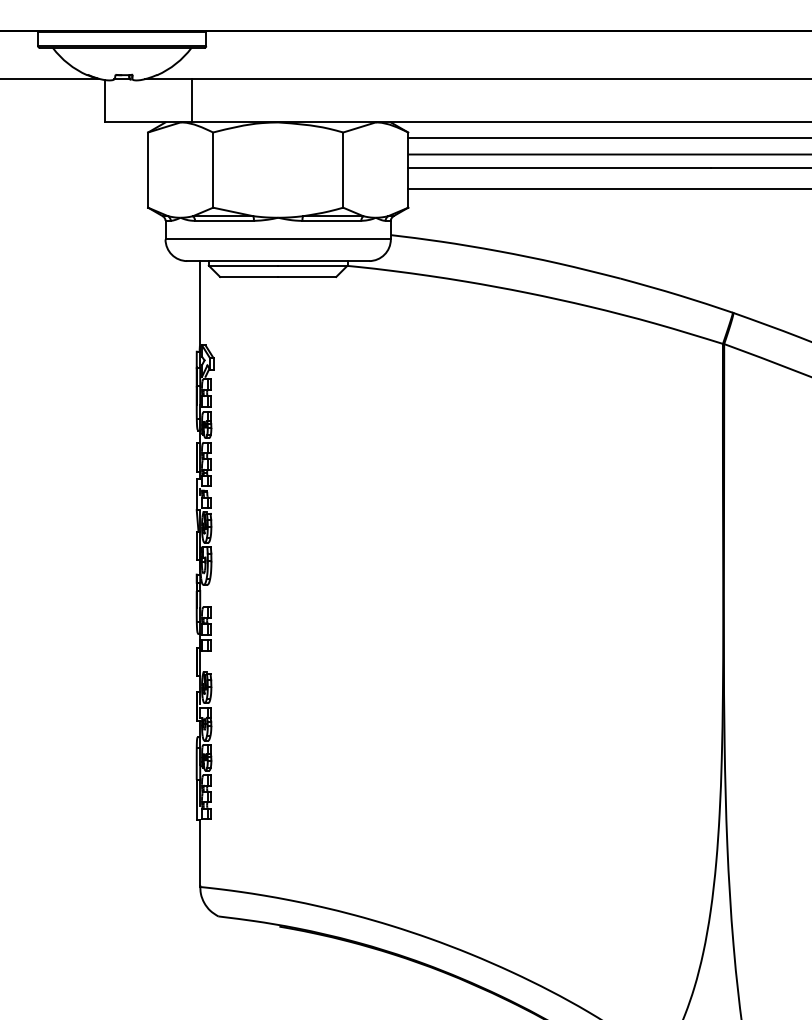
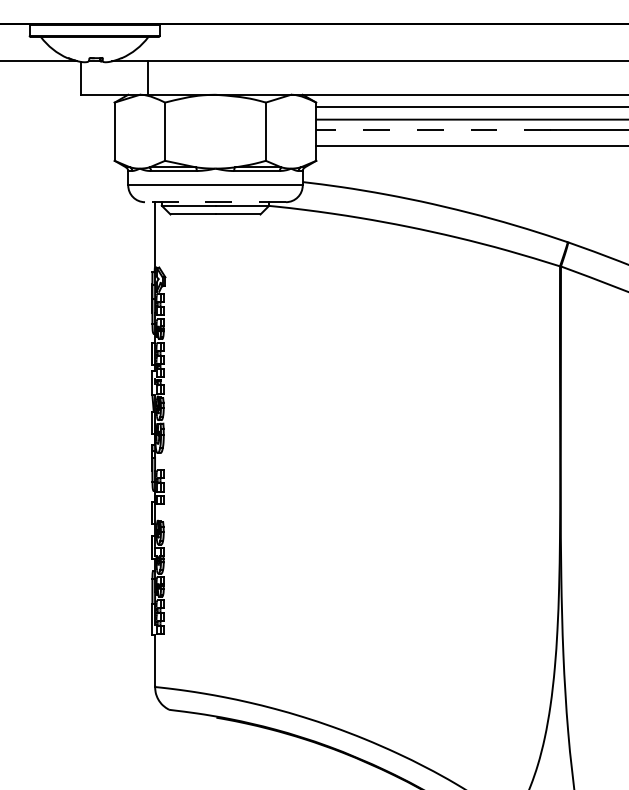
line: (559, 167) -> (433, 129), solid -> dashed
line: (278, 261) -> (215, 202), solid -> dashed

